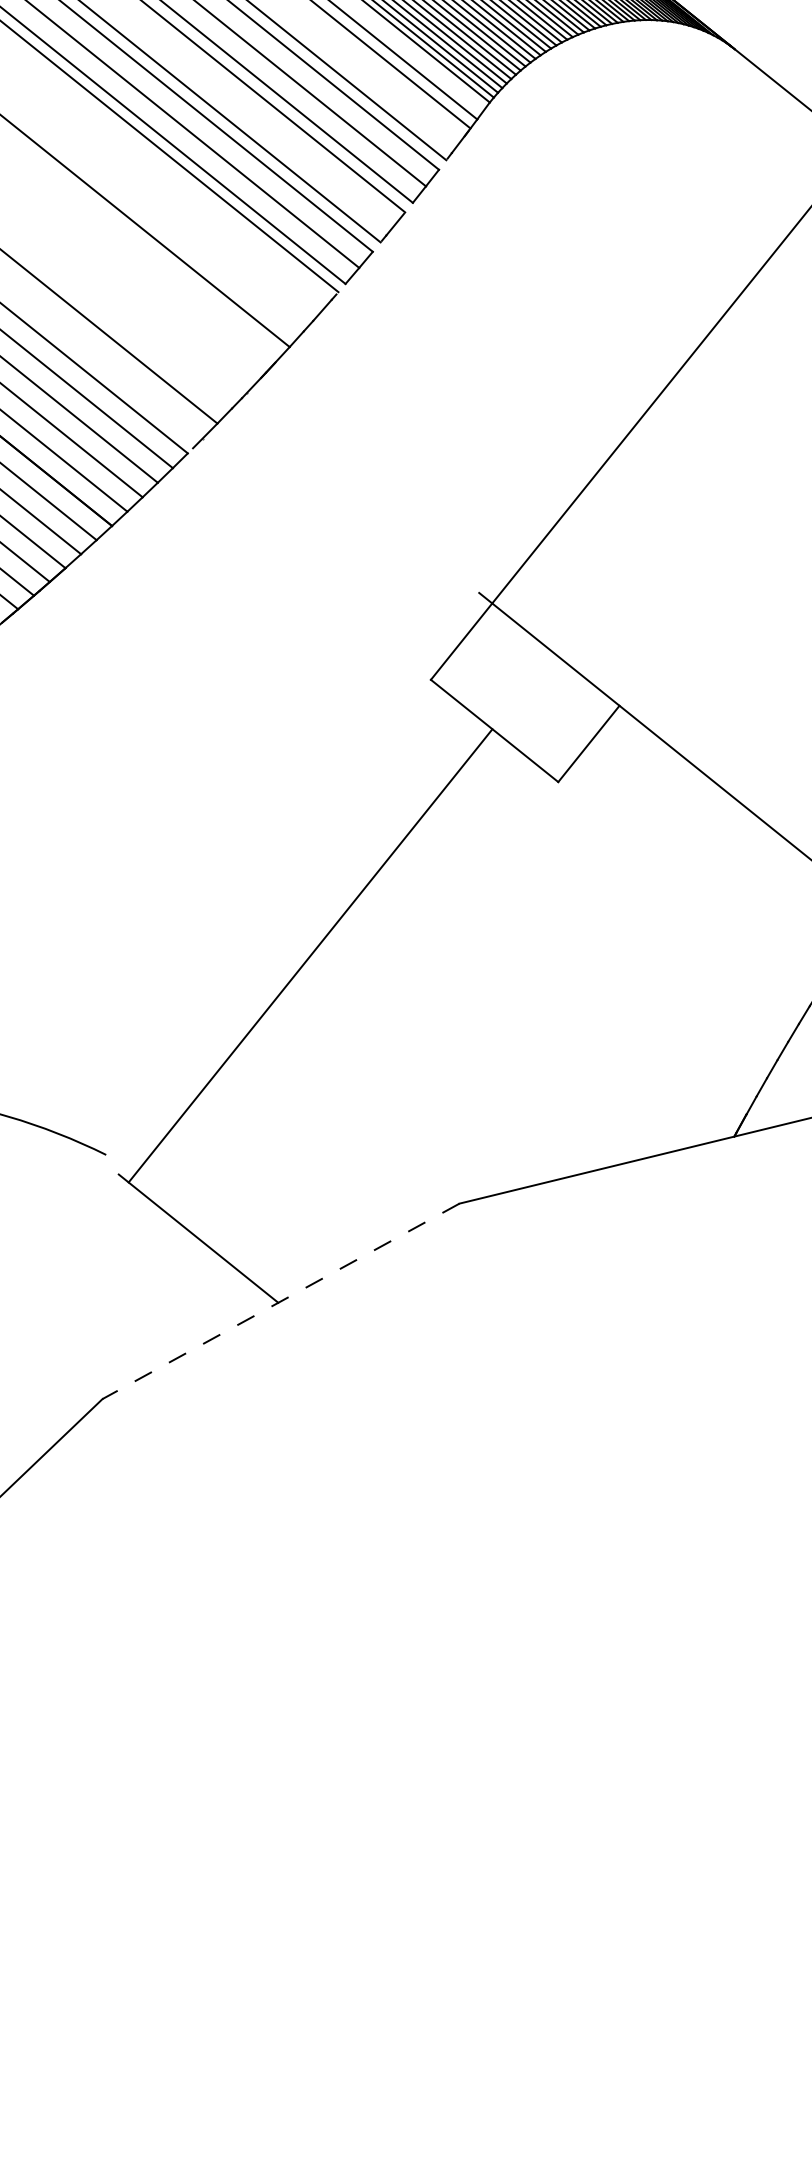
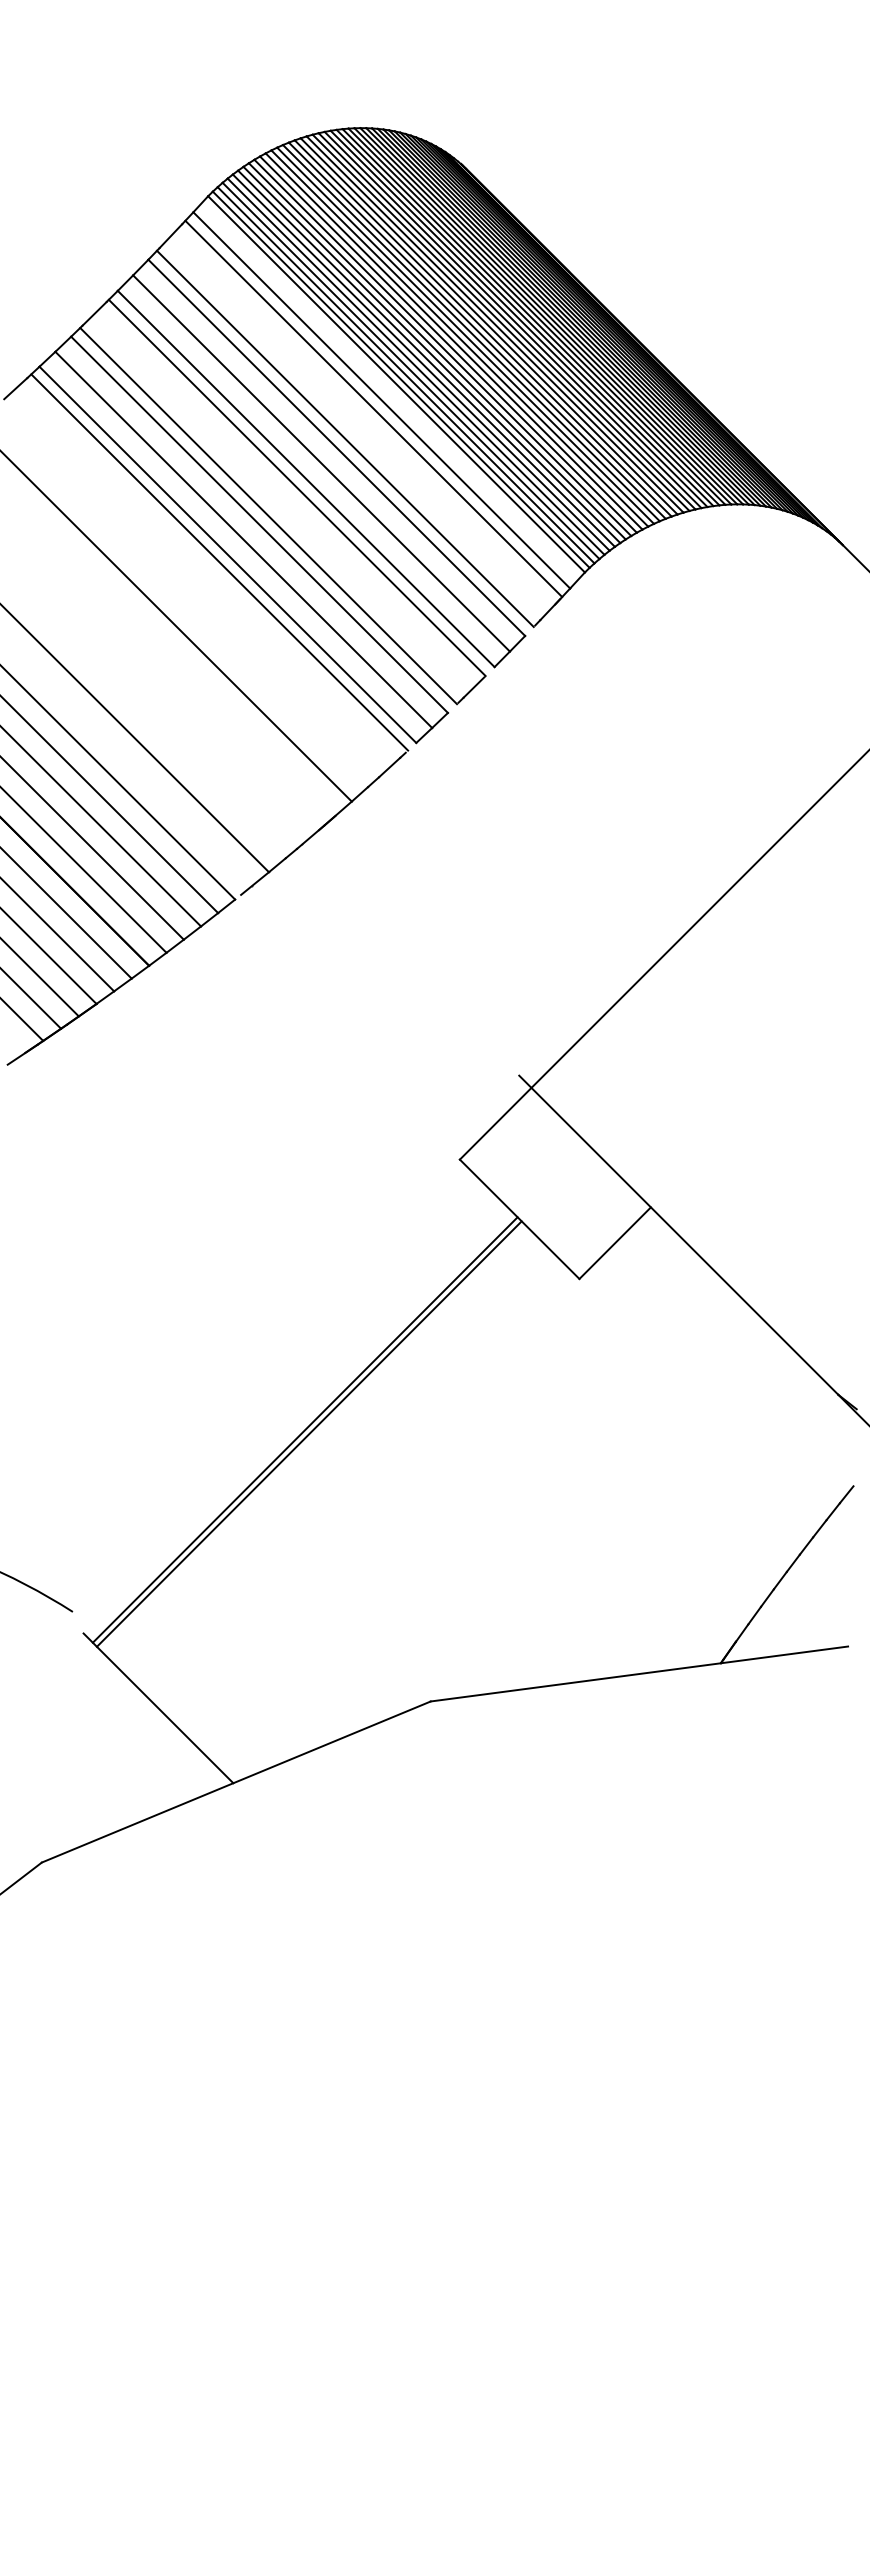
line: (314, 958) -> (308, 1433), added
line: (280, 1301) -> (235, 1782), dashed -> solid

